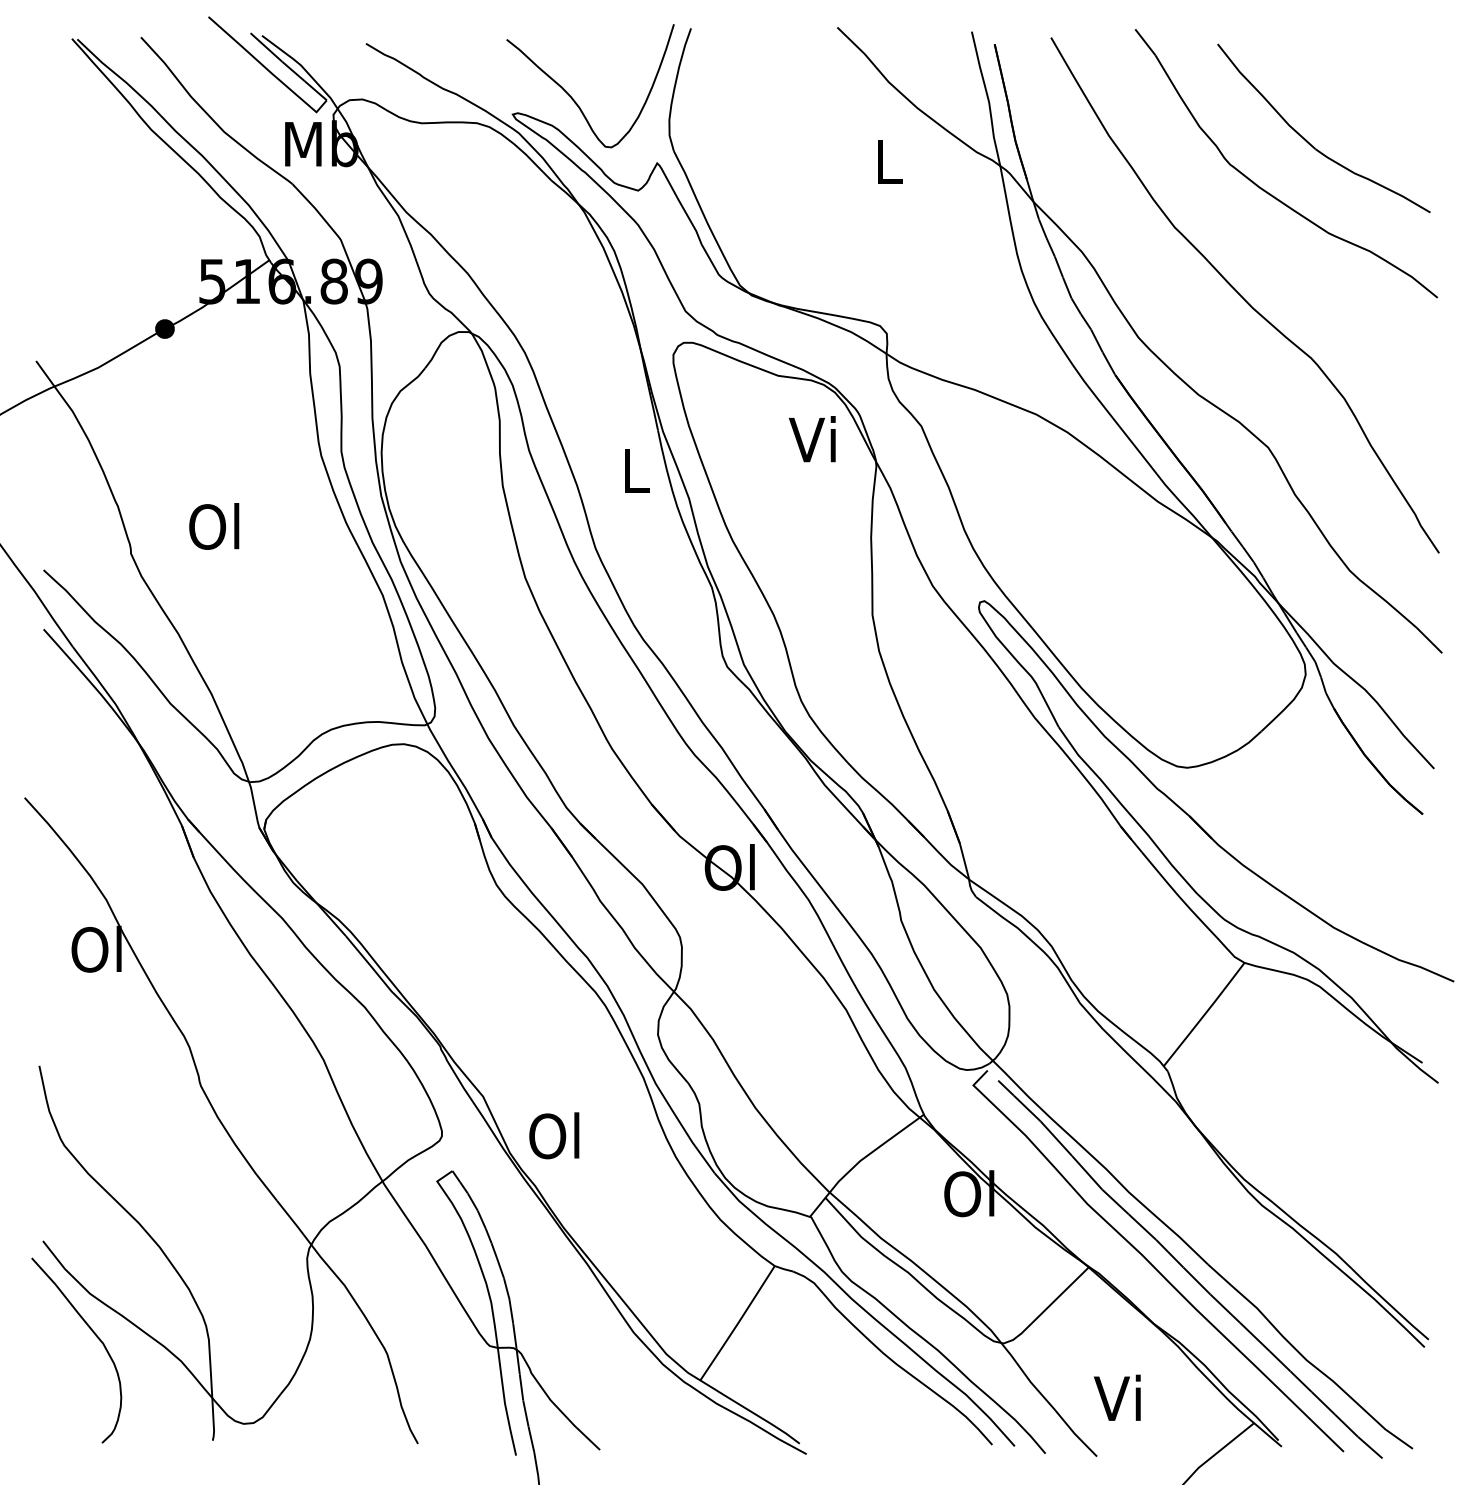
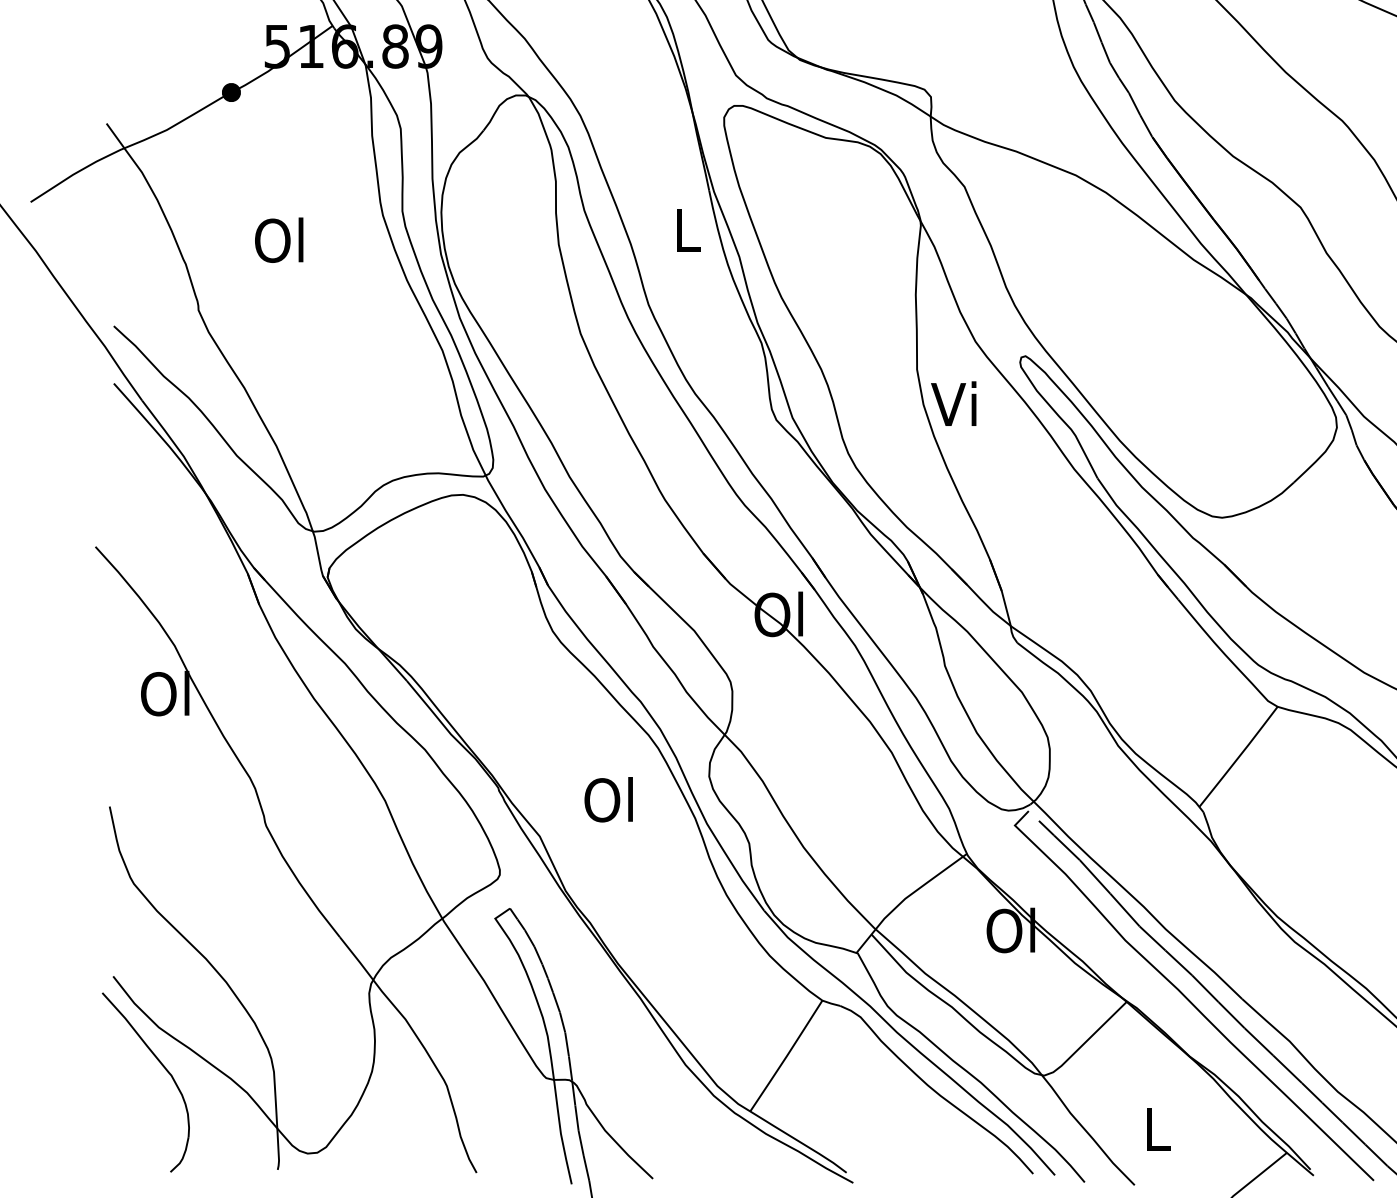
text: (811, 439) -> (952, 404), moved
text: (214, 526) -> (279, 240), moved
text: (554, 1135) -> (608, 799), moved
text: (1117, 1397) -> (1154, 1127), Vi -> L

